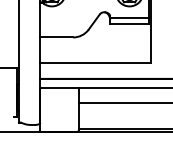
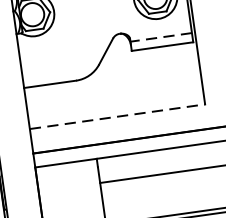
line: (129, 18) -> (161, 38), solid -> dashed
line: (96, 63) -> (118, 116), solid -> dashed

